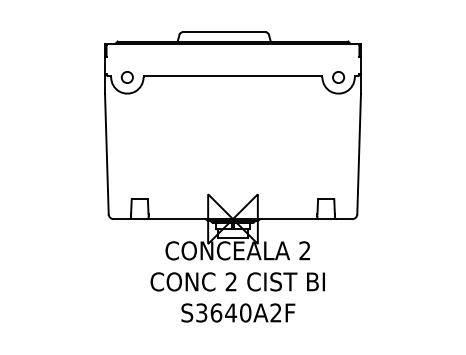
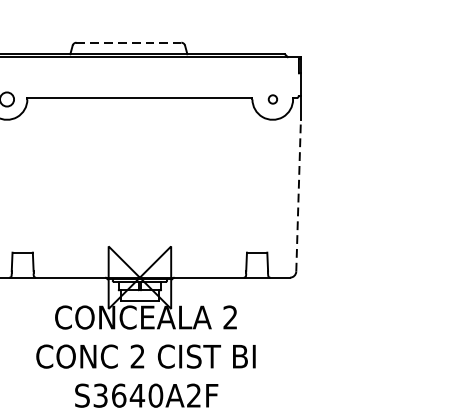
line: (224, 32) -> (129, 42), solid -> dashed
circle: (338, 77) -> (272, 99), size x0.6
line: (359, 153) -> (299, 195), solid -> dashed

